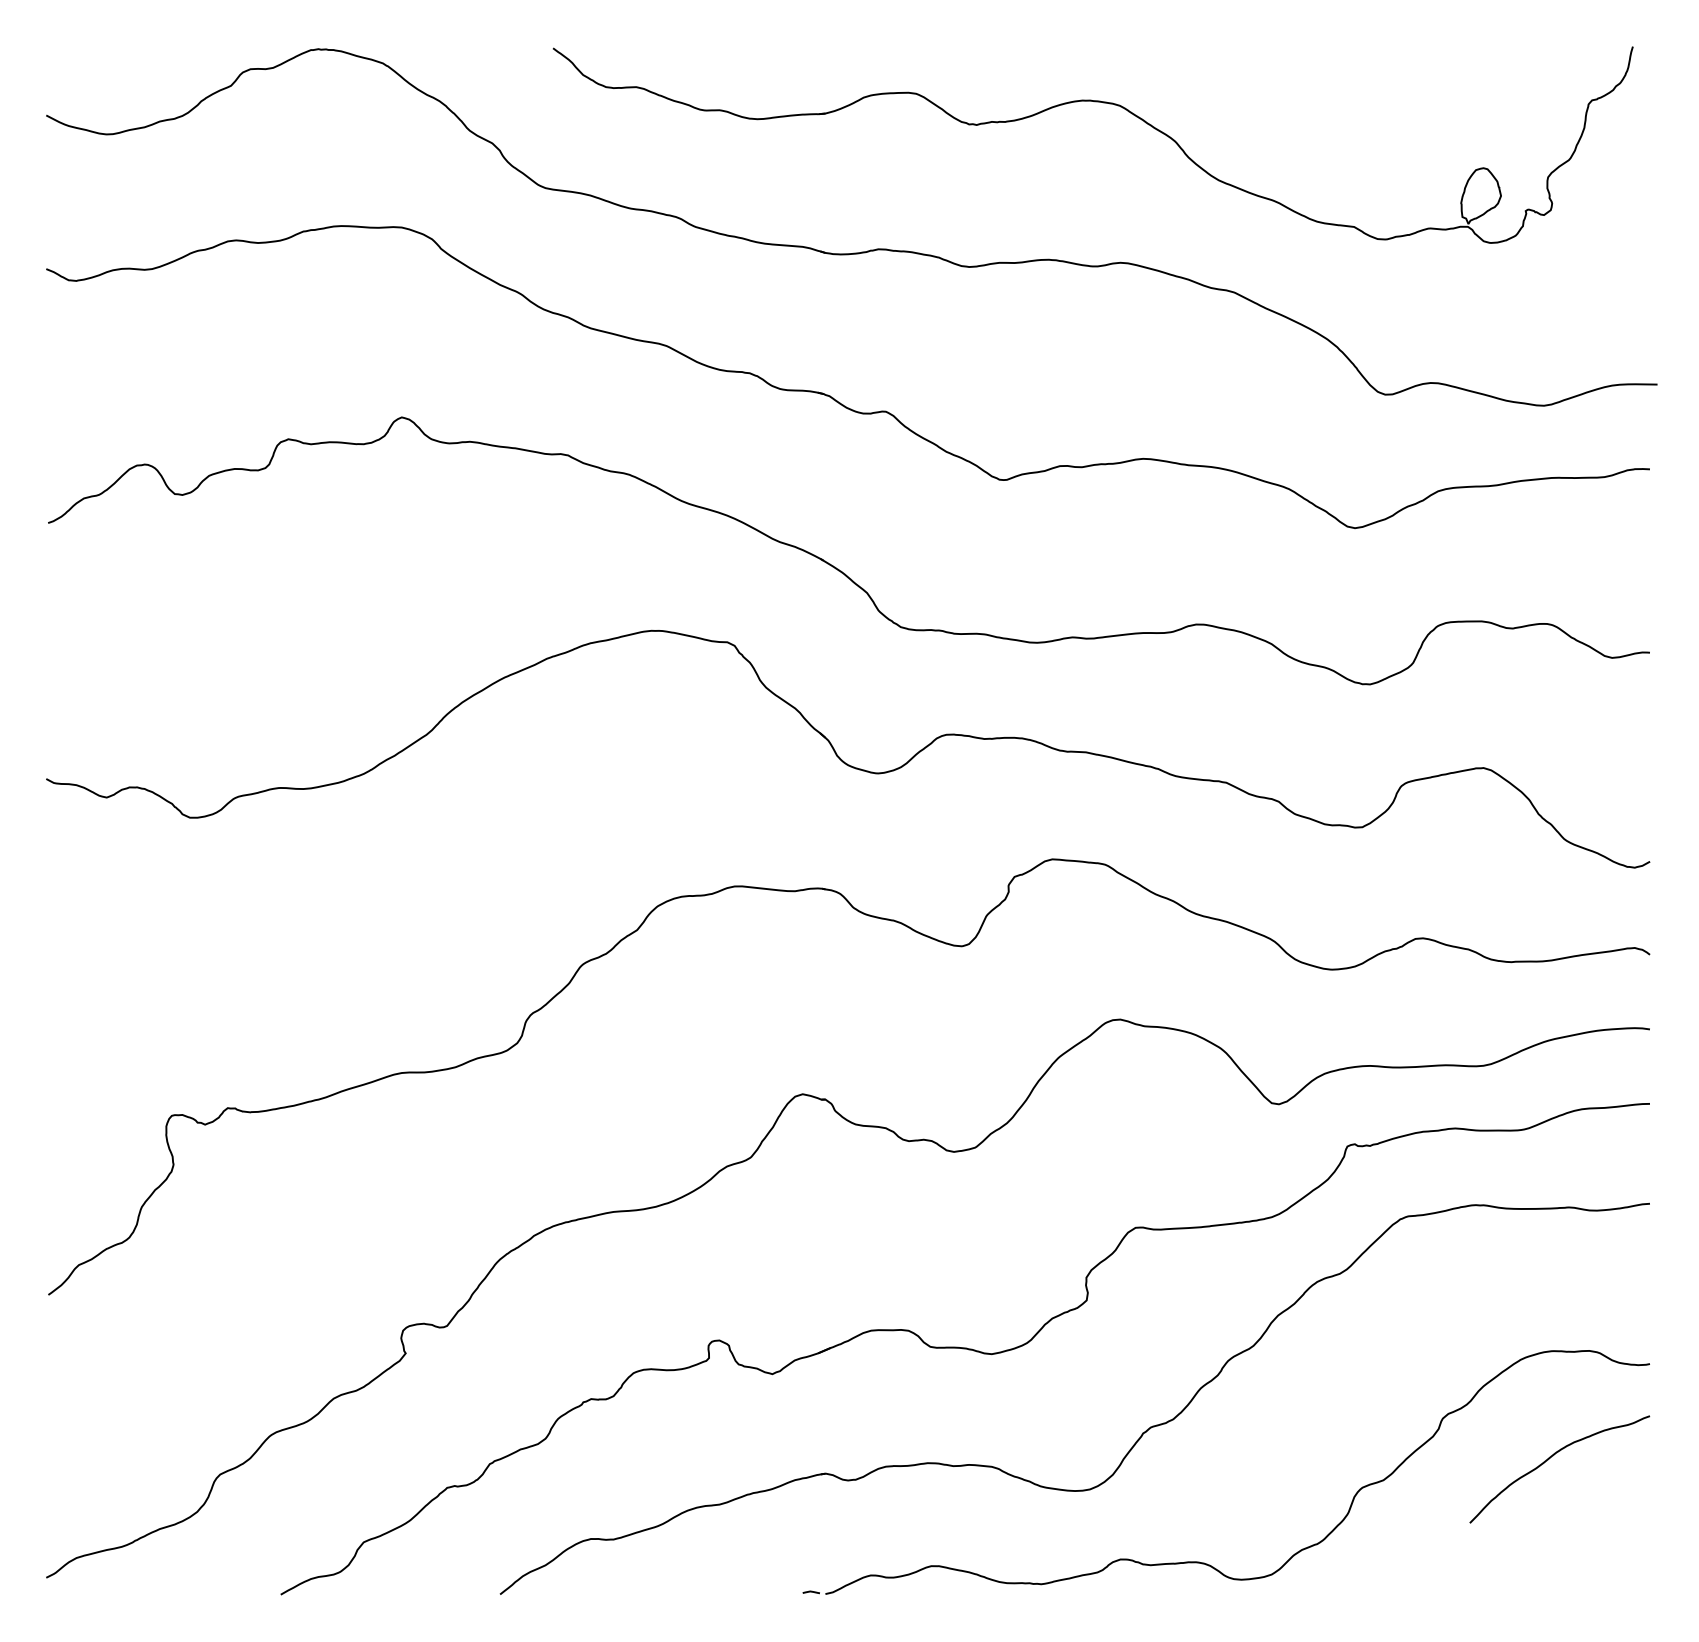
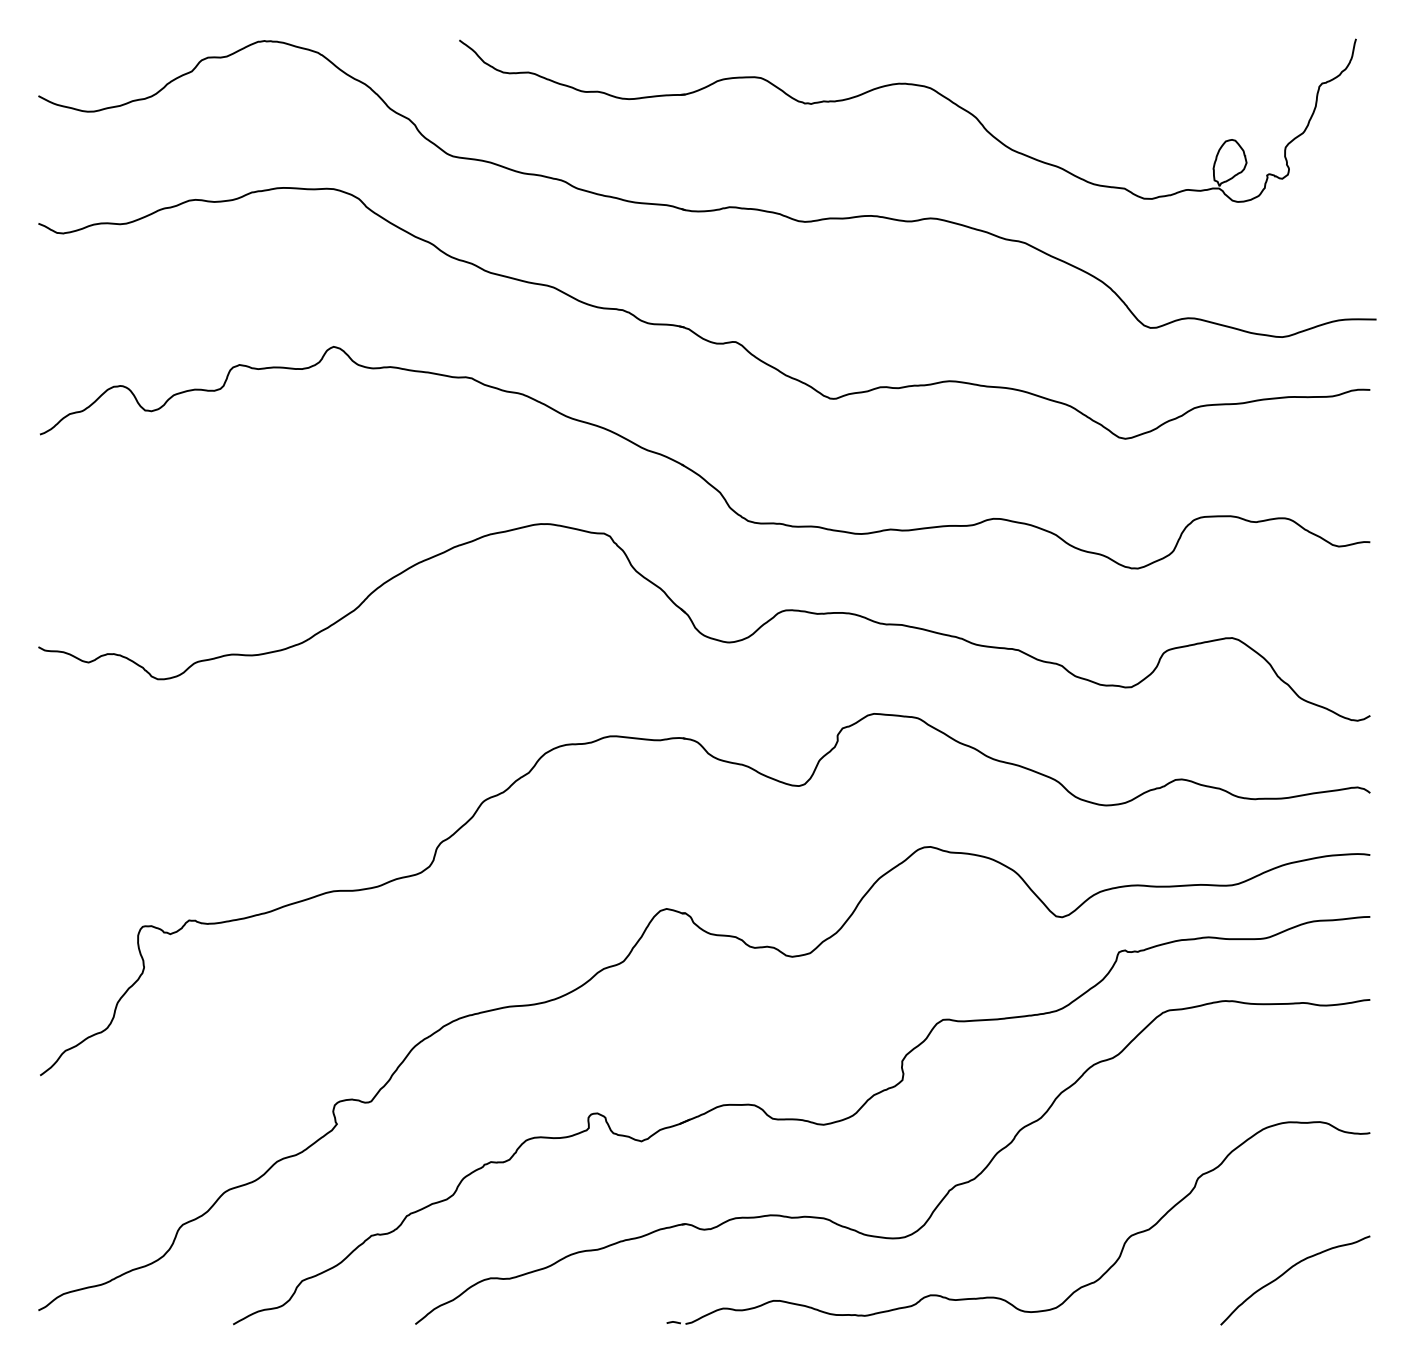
curve: (1552, 1457) -> (1289, 1270), moved

